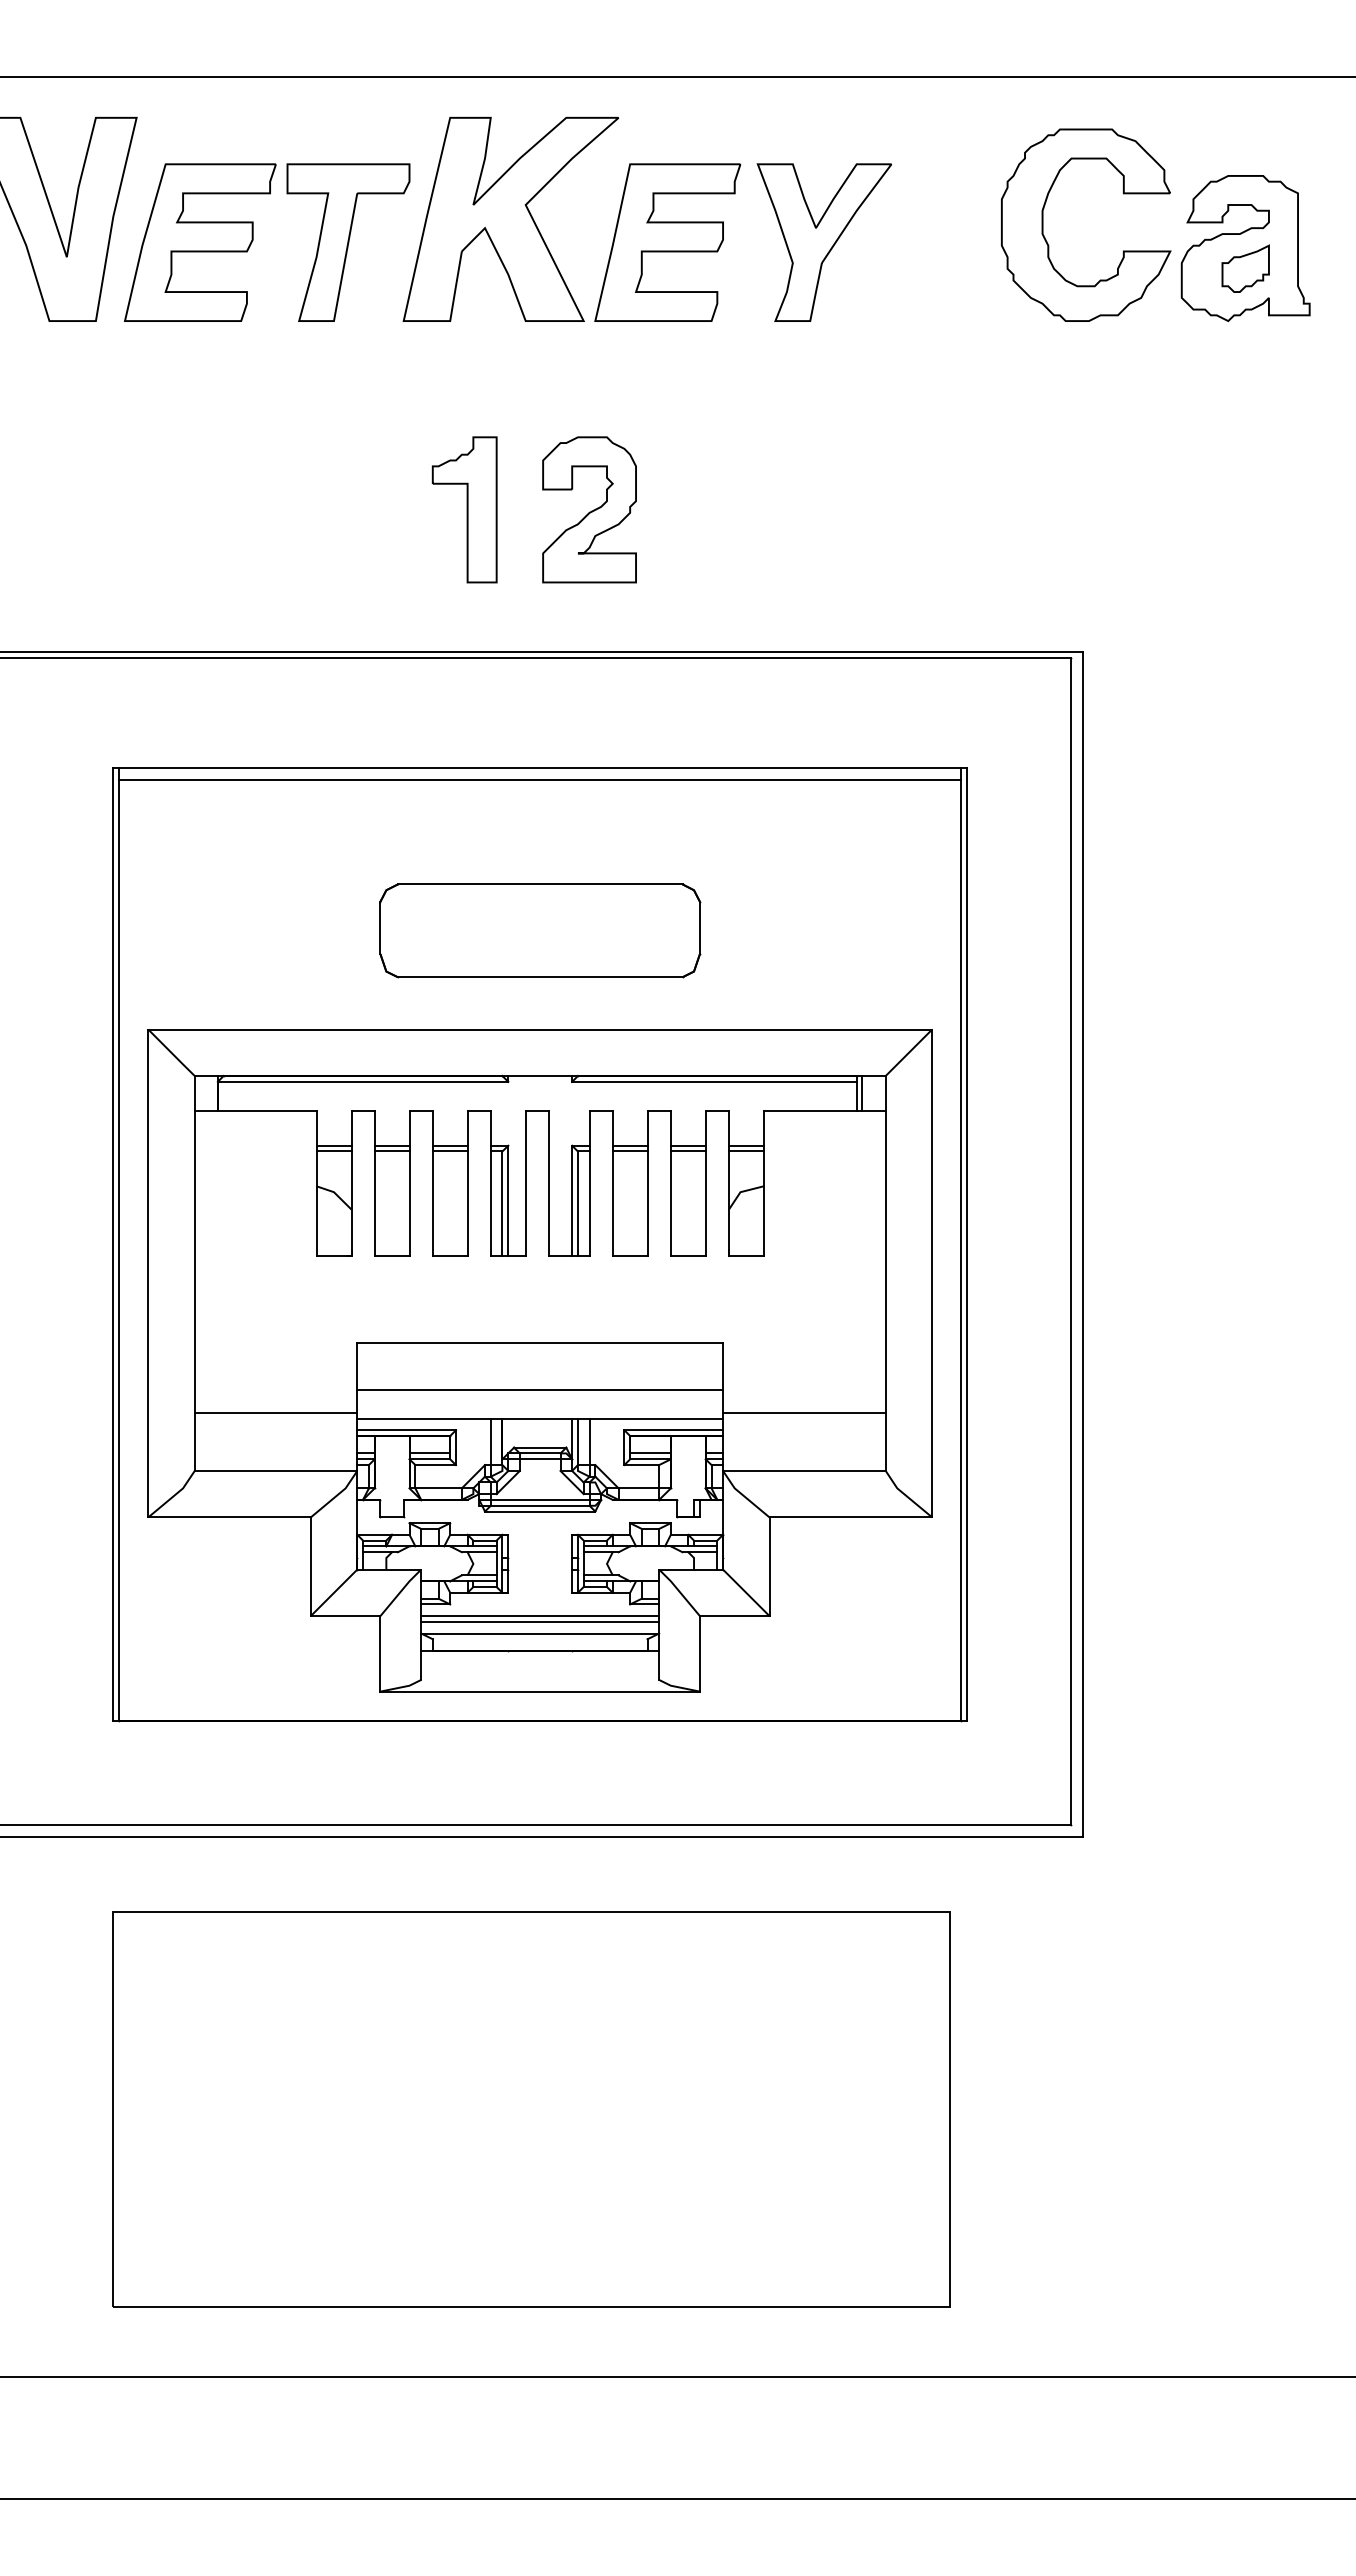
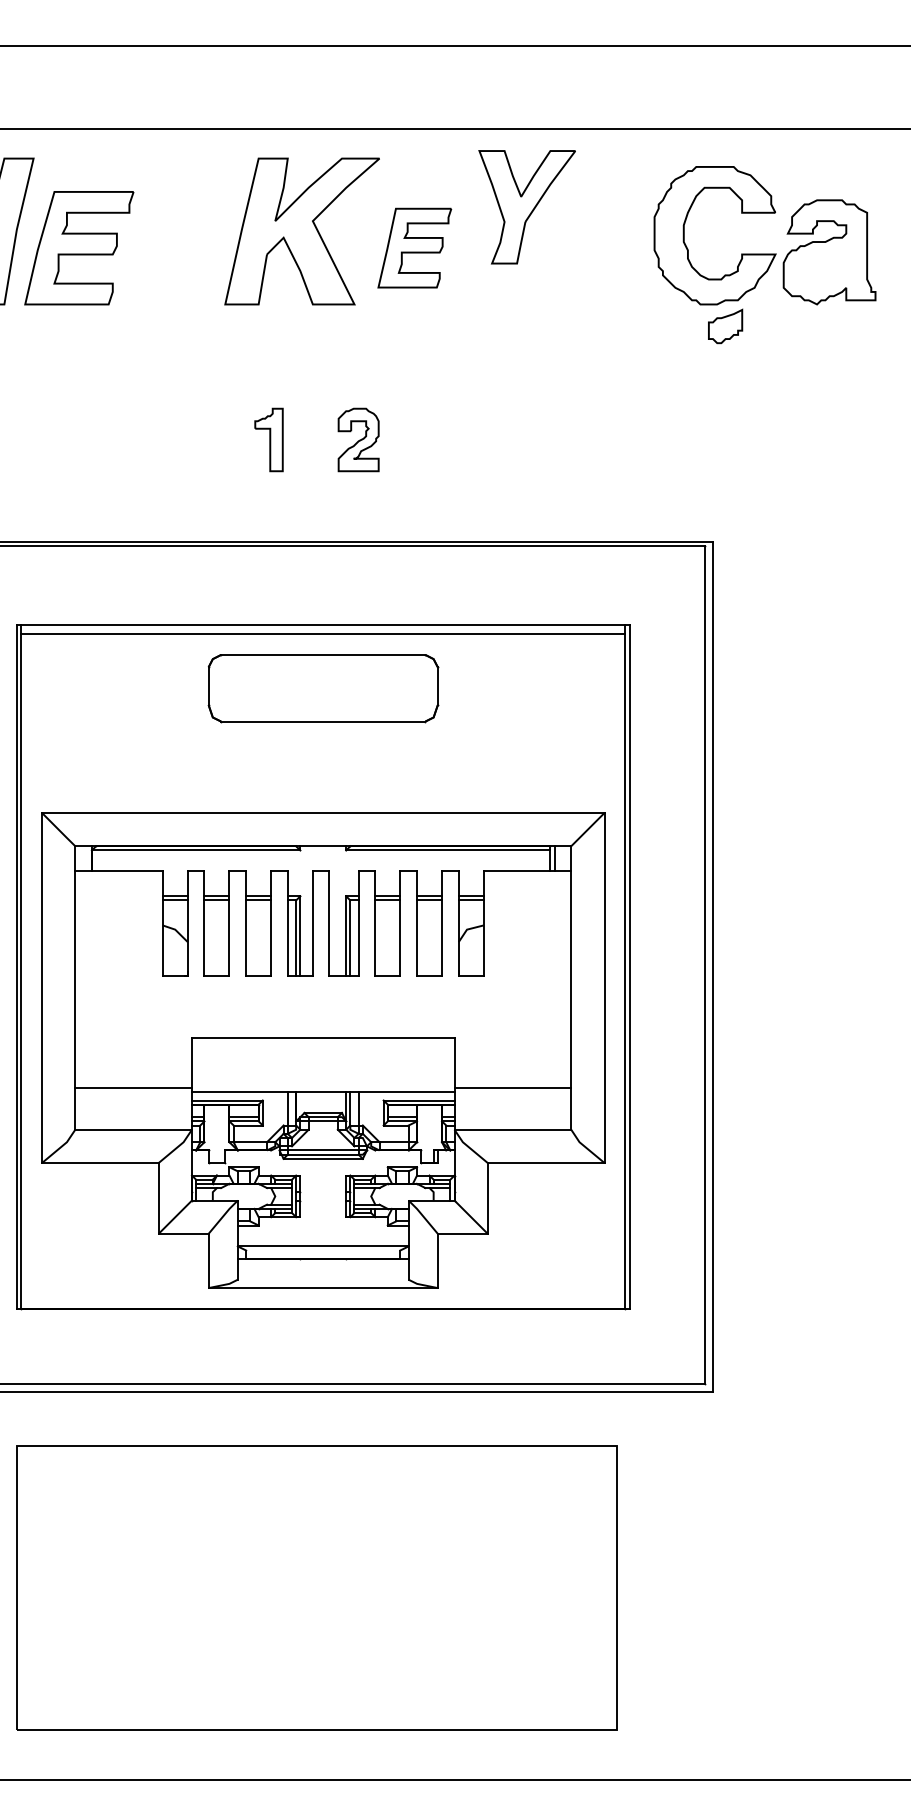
part: (348, 242) -> (185, 248), removed
part: (667, 242) -> (414, 248), size x0.7
part: (824, 242) -> (527, 207), moved
part: (1245, 268) -> (725, 326), moved
part: (464, 509) -> (268, 439), size x0.6
part: (589, 509) -> (358, 439), size x0.6
part: (540, 930) -> (323, 688), moved
line: (540, 1389) -> (323, 1071), removed
line: (540, 1616) -> (323, 1234), removed
line: (540, 1621) -> (323, 1237), removed

